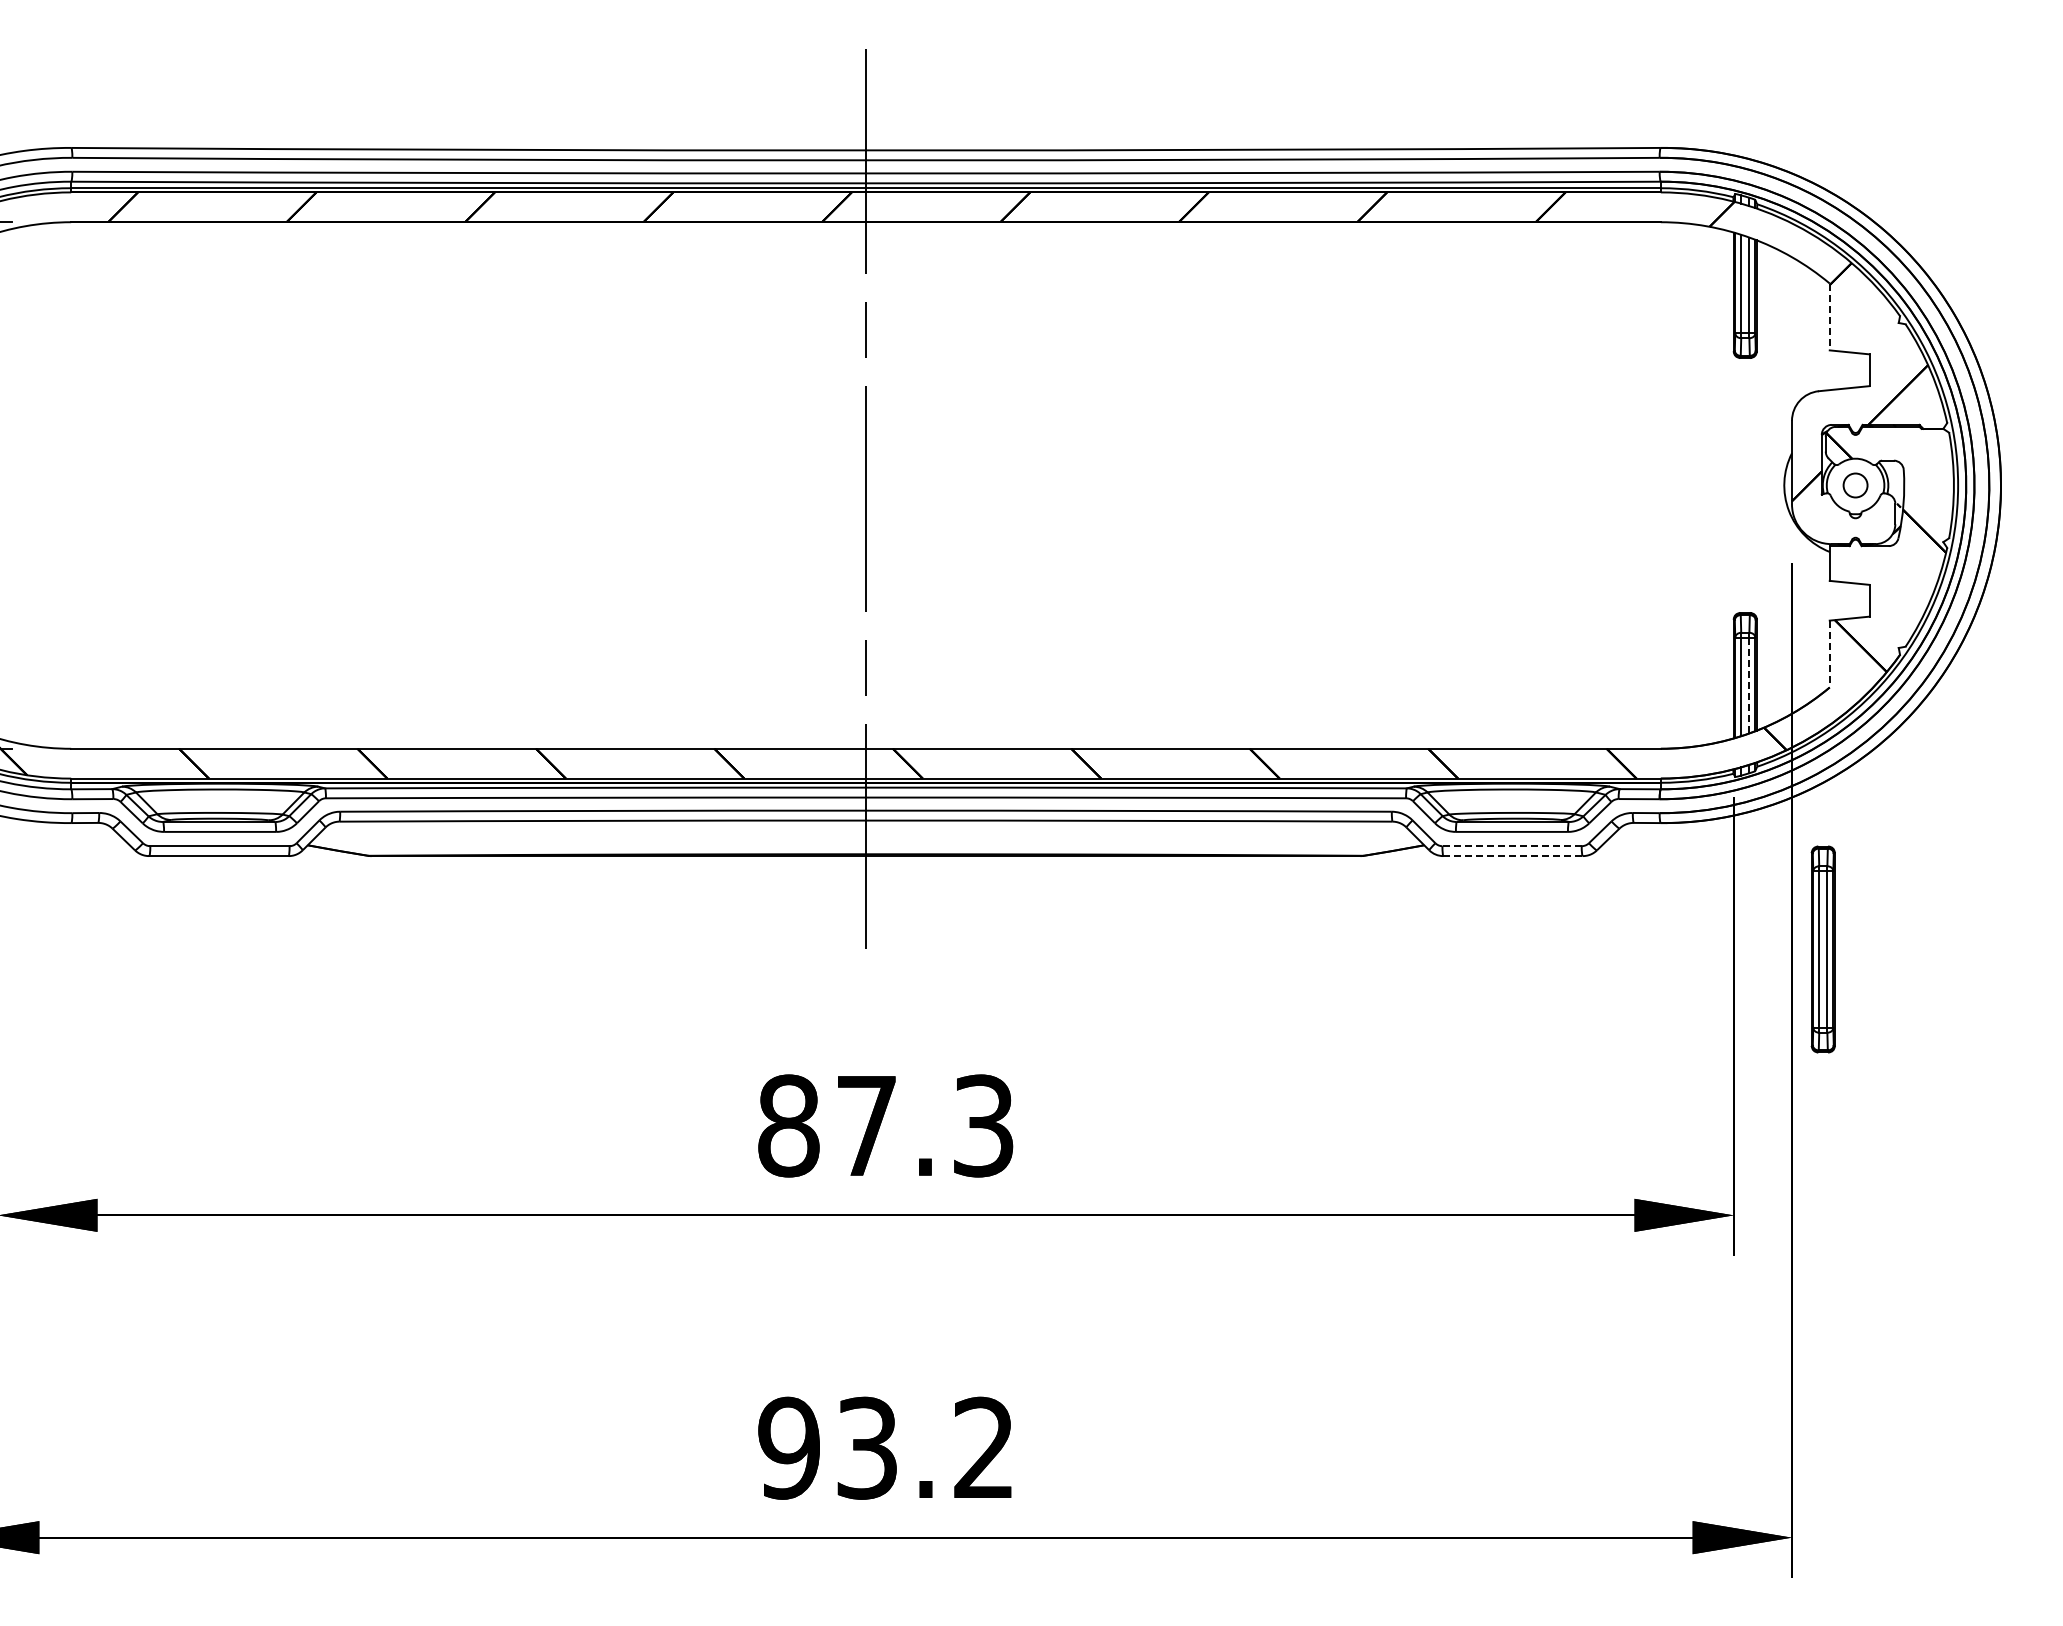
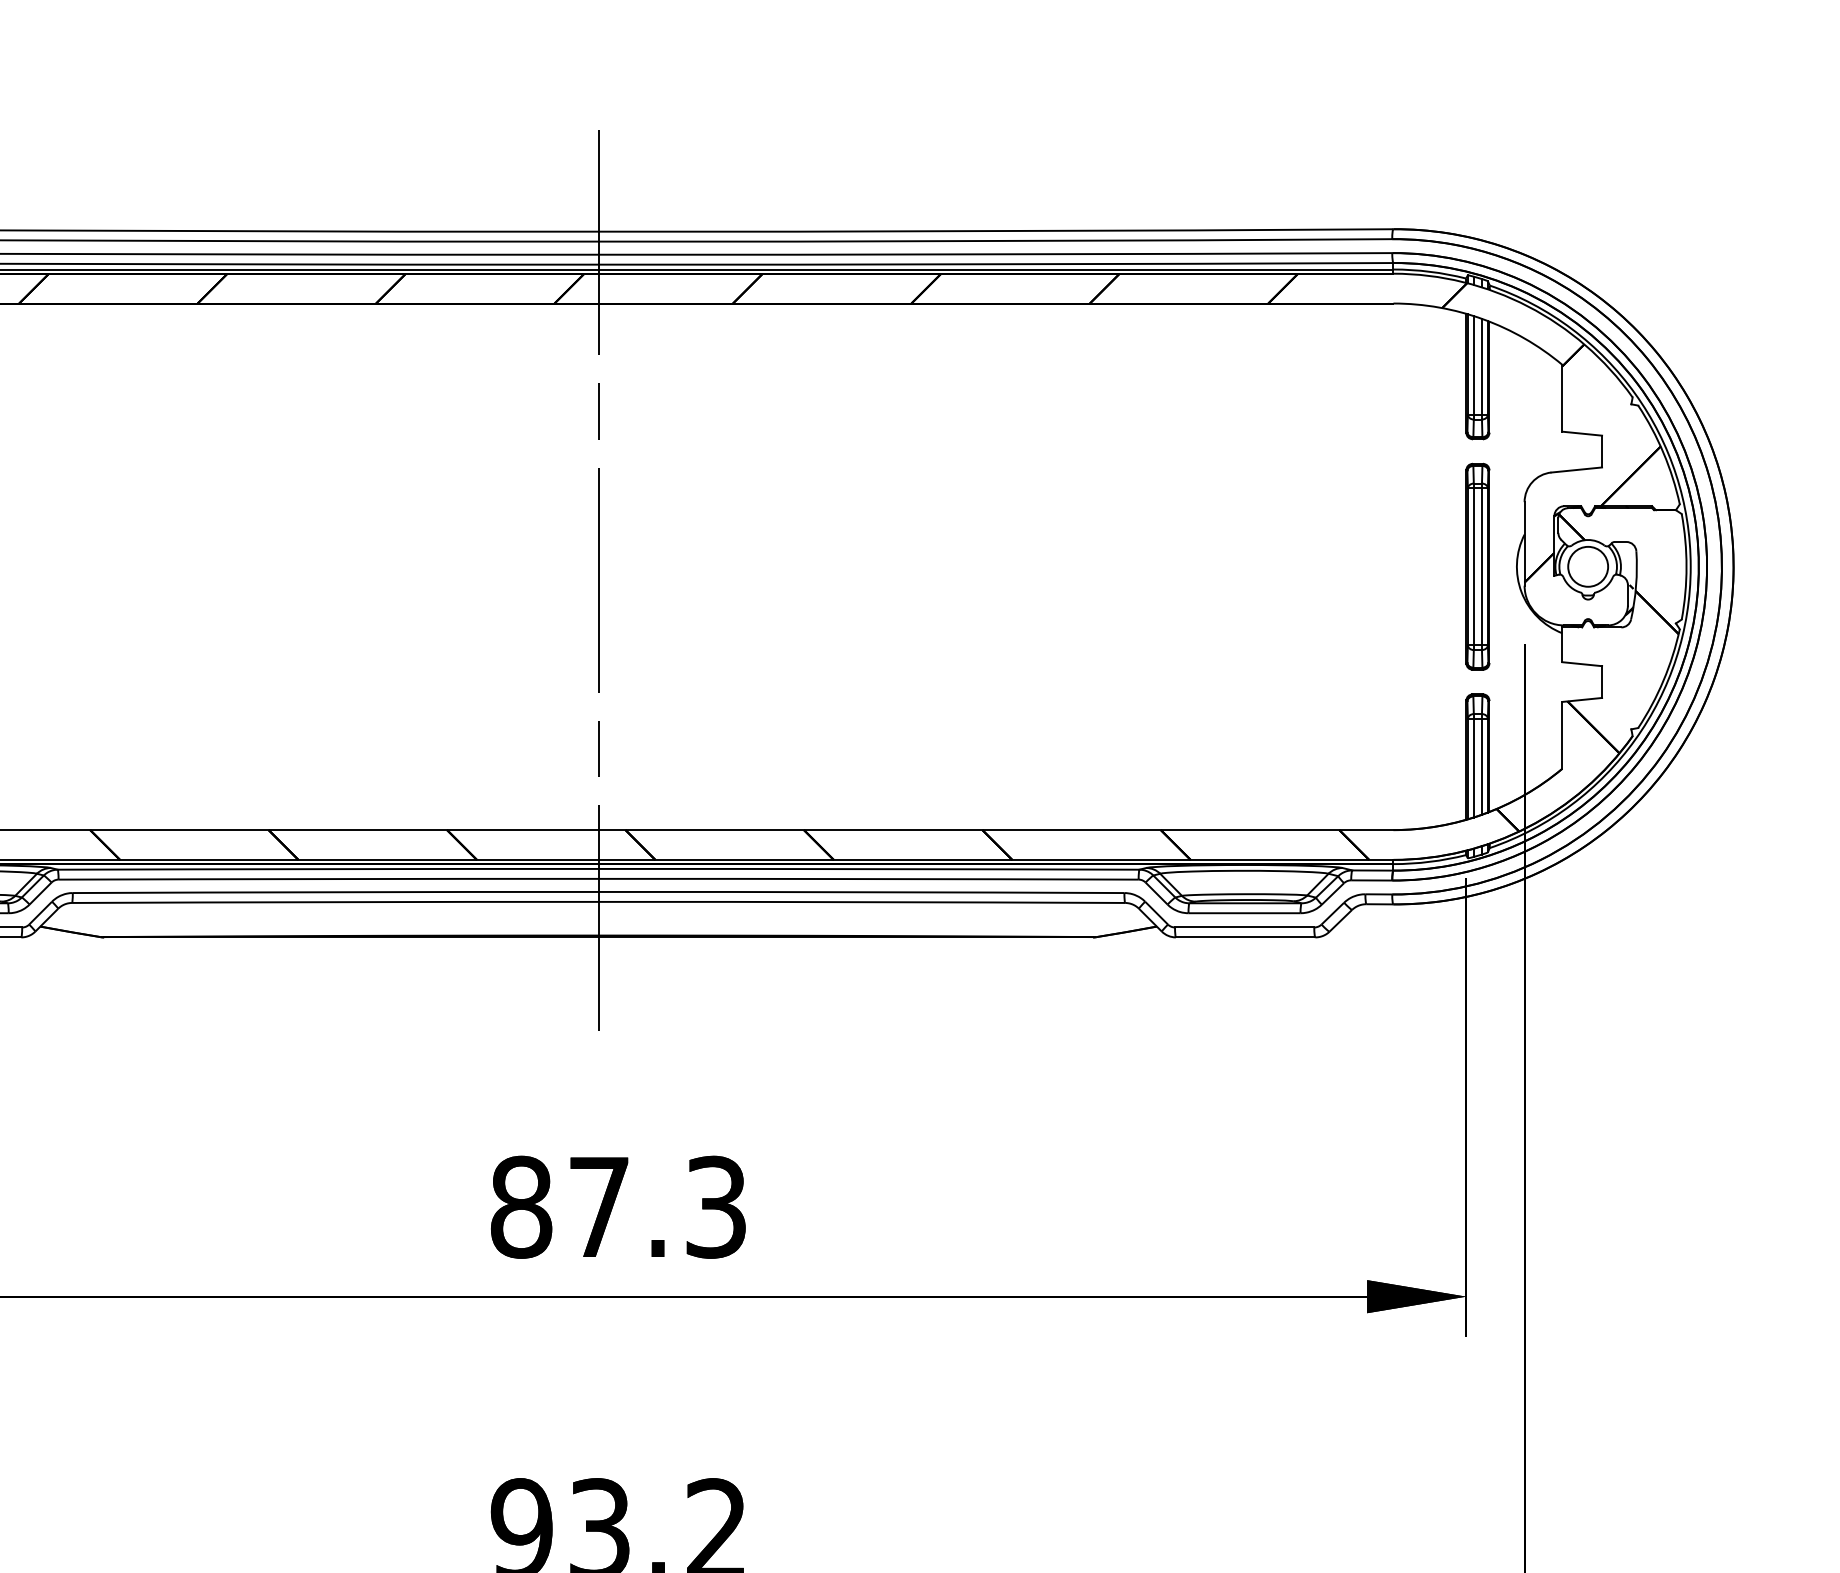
line: (1829, 317) -> (1562, 398), dashed -> solid
circle: (1855, 485) -> (1588, 566), size x1.67
line: (1829, 654) -> (1562, 735), dashed -> solid
line: (1749, 685) -> (1482, 766), dashed -> solid
line: (1512, 846) -> (1245, 927), dashed -> solid
line: (1513, 856) -> (1246, 937), dashed -> solid
part: (1822, 949) -> (1477, 566), moved

